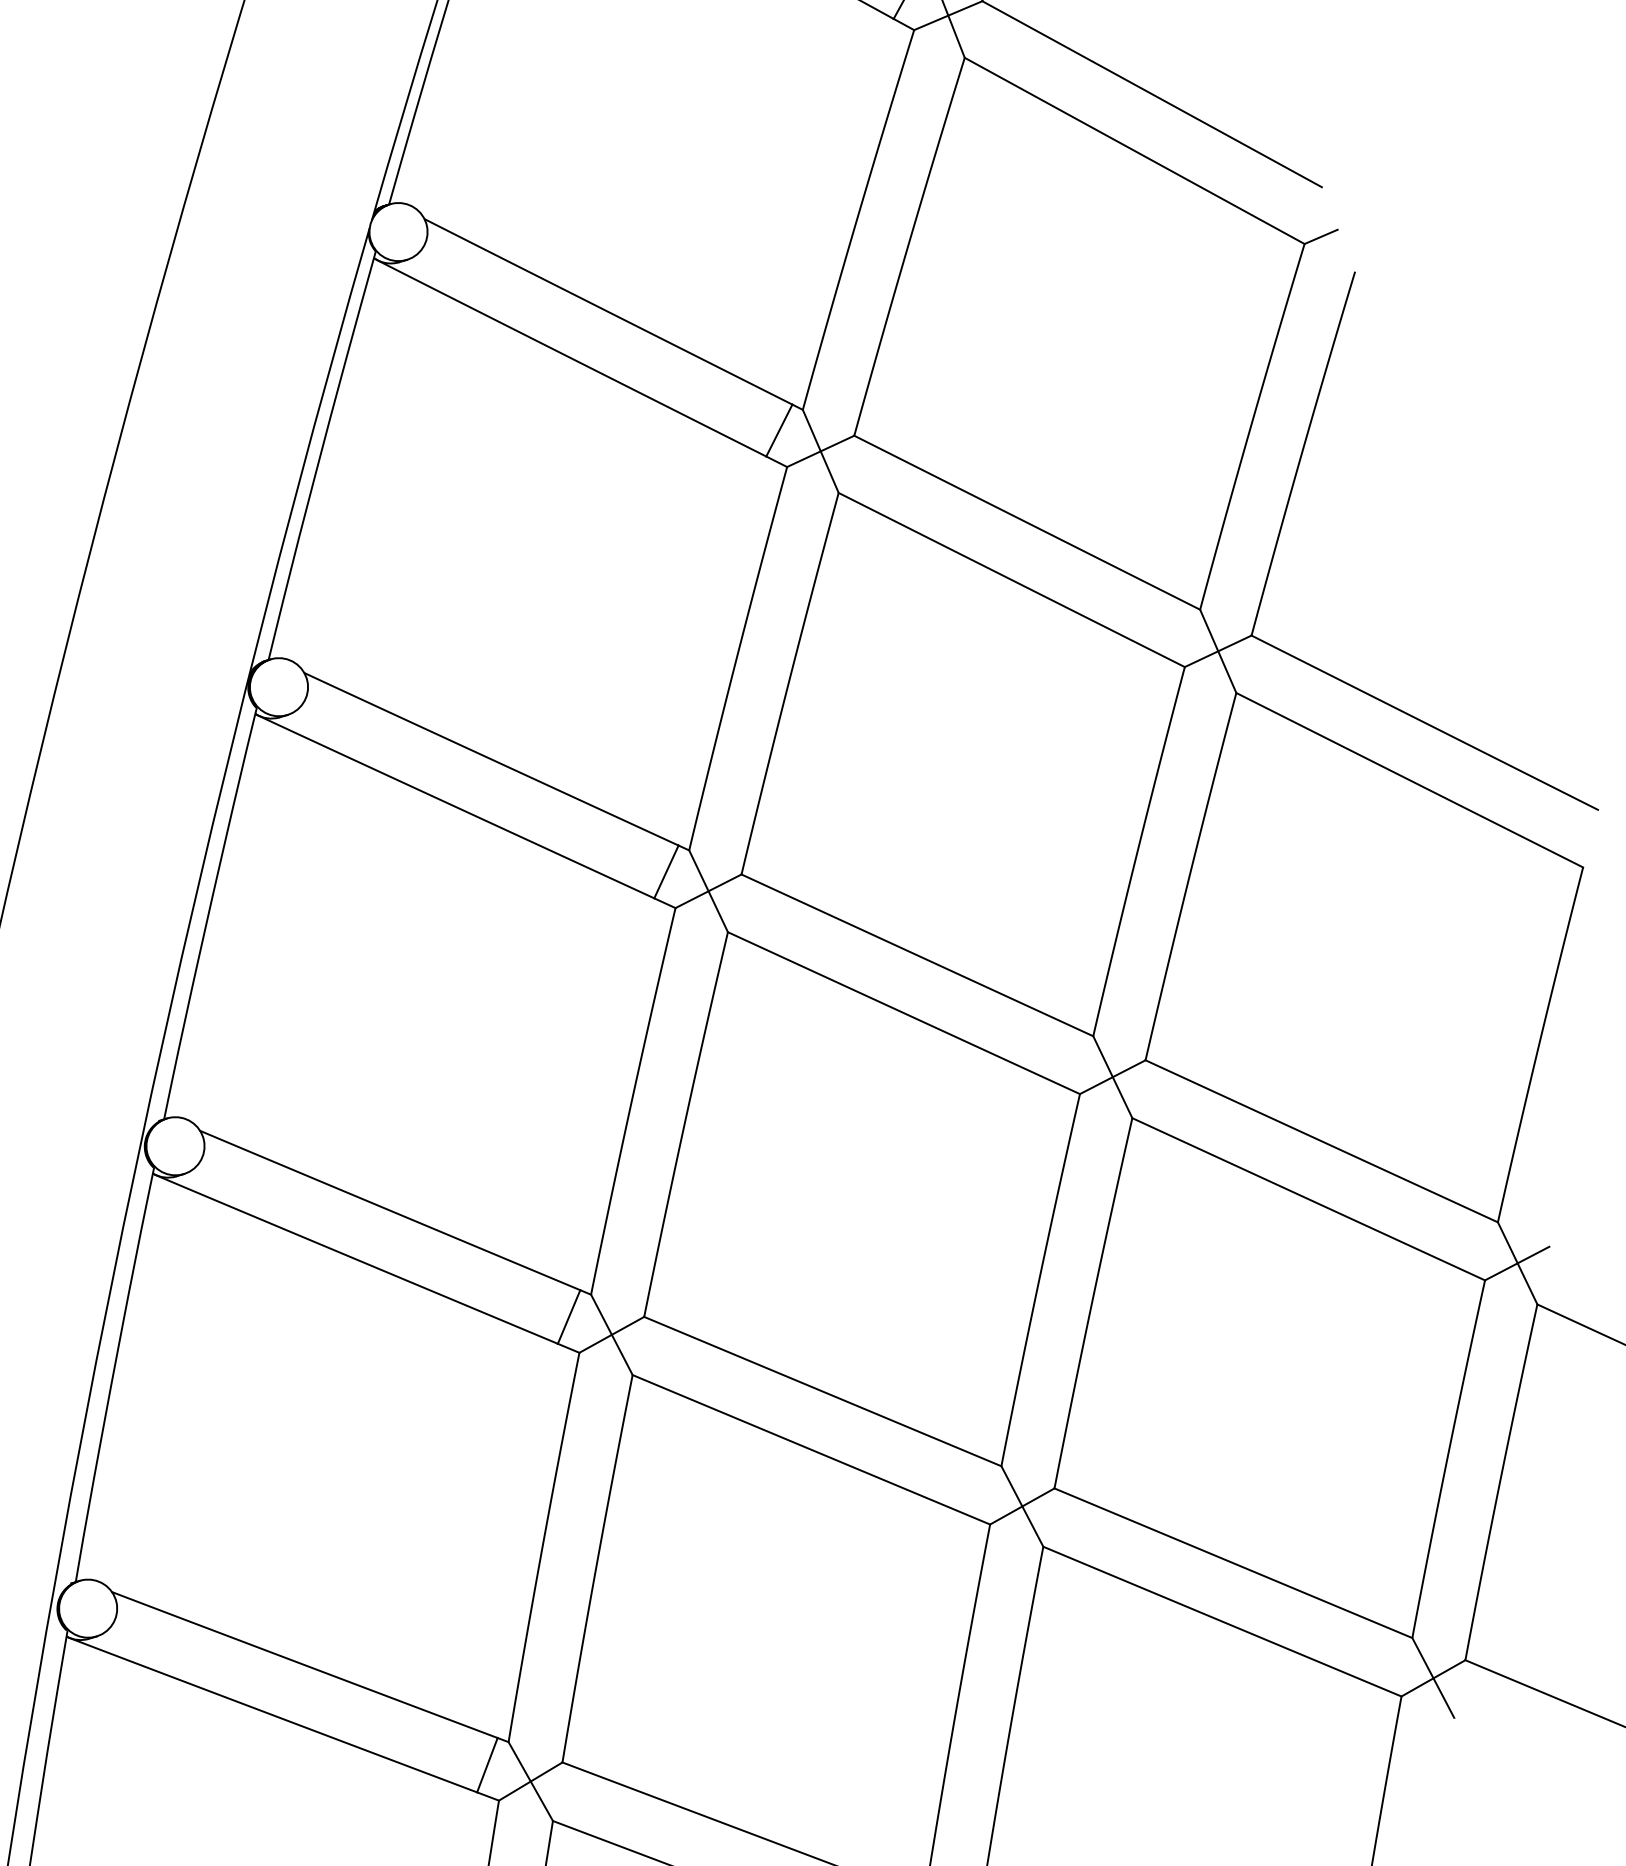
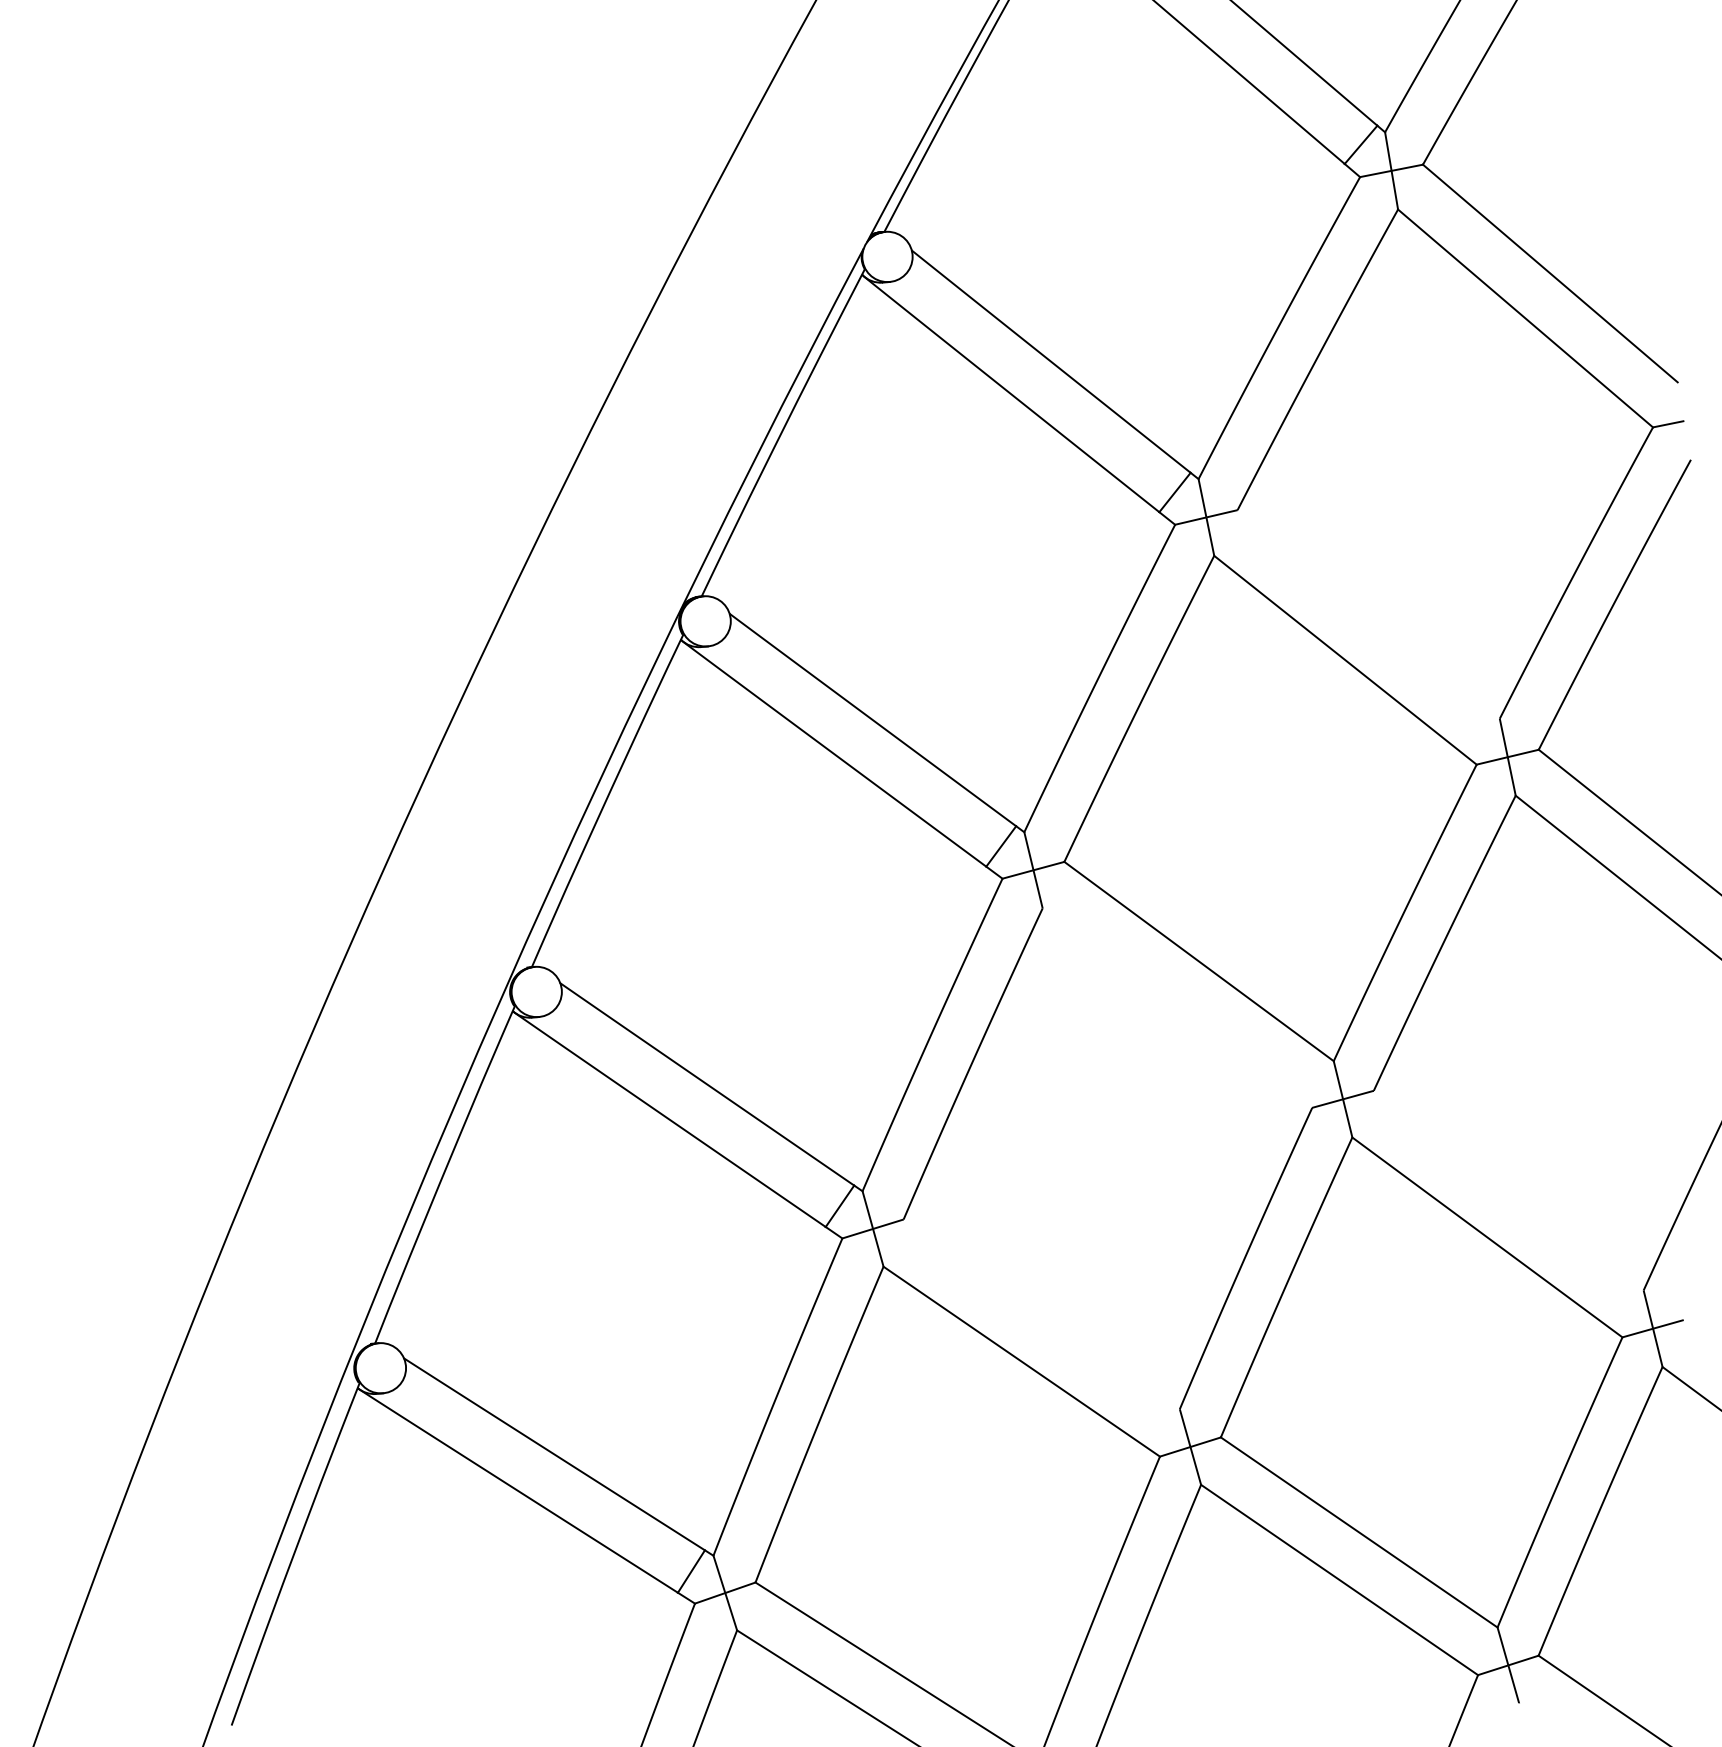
line: (1027, 522) -> (1368, 614), removed
line: (903, 1012) -> (1177, 1007), removed
line: (1321, 1141) -> (1508, 1190), removed
line: (822, 1391) -> (1041, 1314), removed

